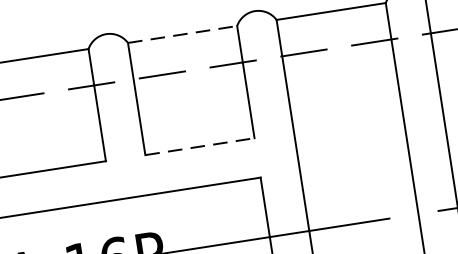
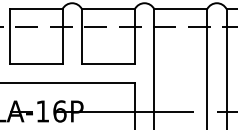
line: (182, 35) -> (108, 9), dashed -> solid
line: (200, 146) -> (108, 63), dashed -> solid

